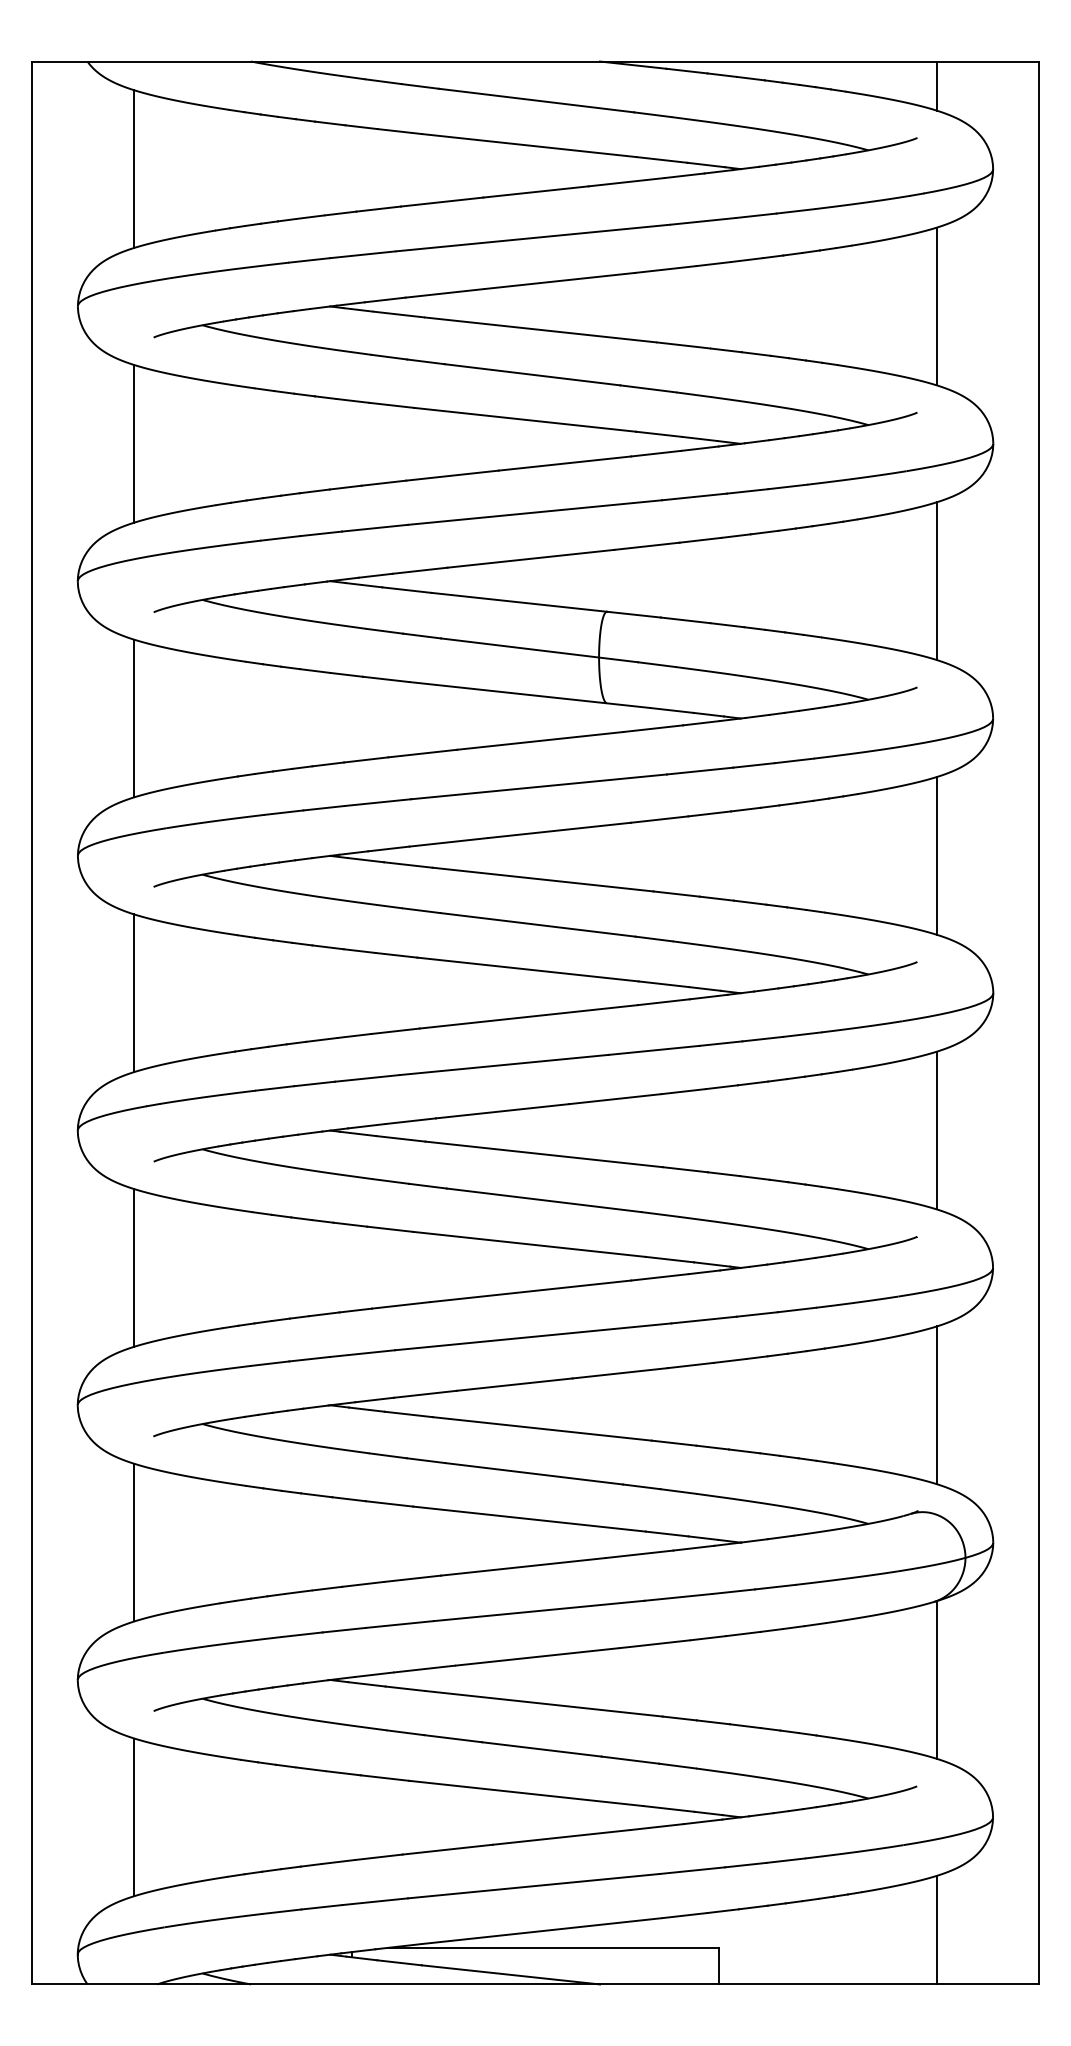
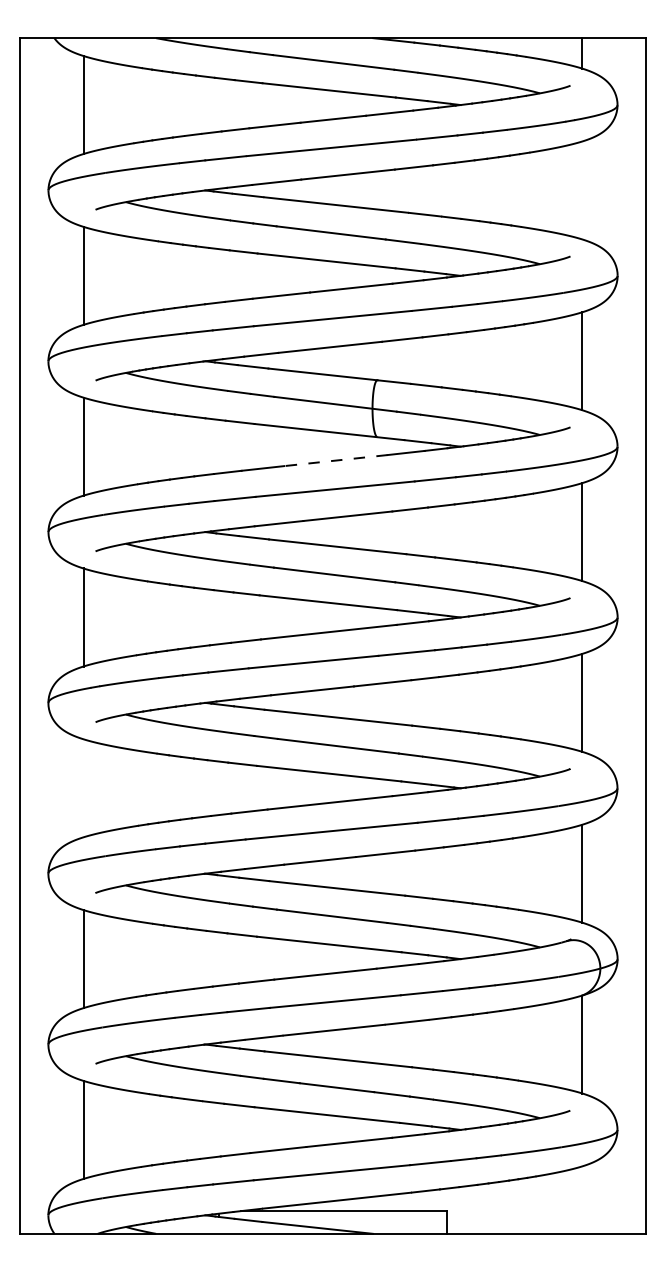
line: (936, 306) -> (582, 190), removed
line: (539, 740) -> (335, 460), solid -> dashed
line: (134, 1268) -> (83, 788), removed
line: (936, 1929) -> (582, 1199), removed

